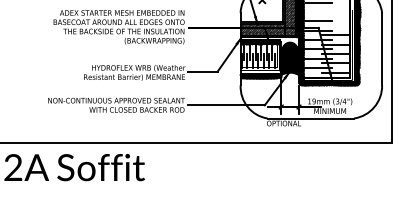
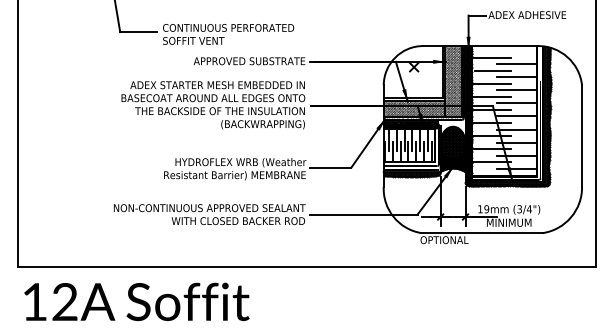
line: (335, 7) -> (516, 77), added
line: (317, 11) -> (491, 83), added
line: (335, 16) -> (516, 90), added
line: (335, 26) -> (516, 103), added

